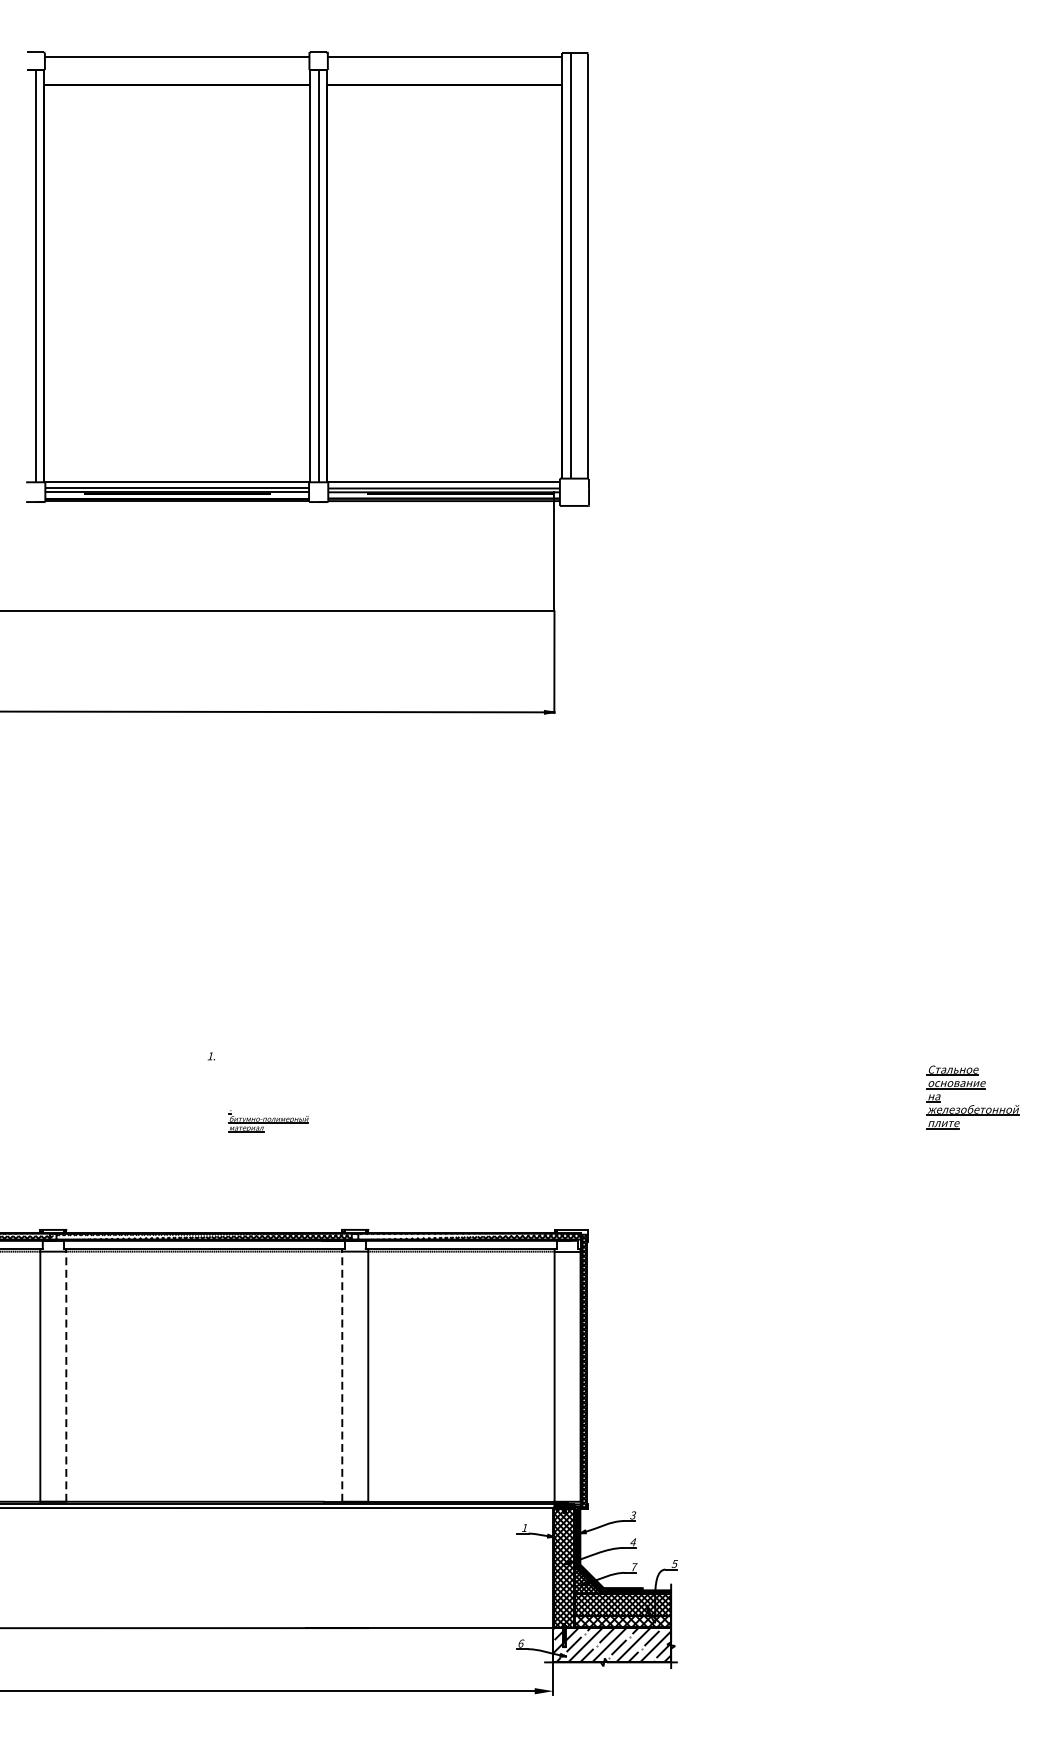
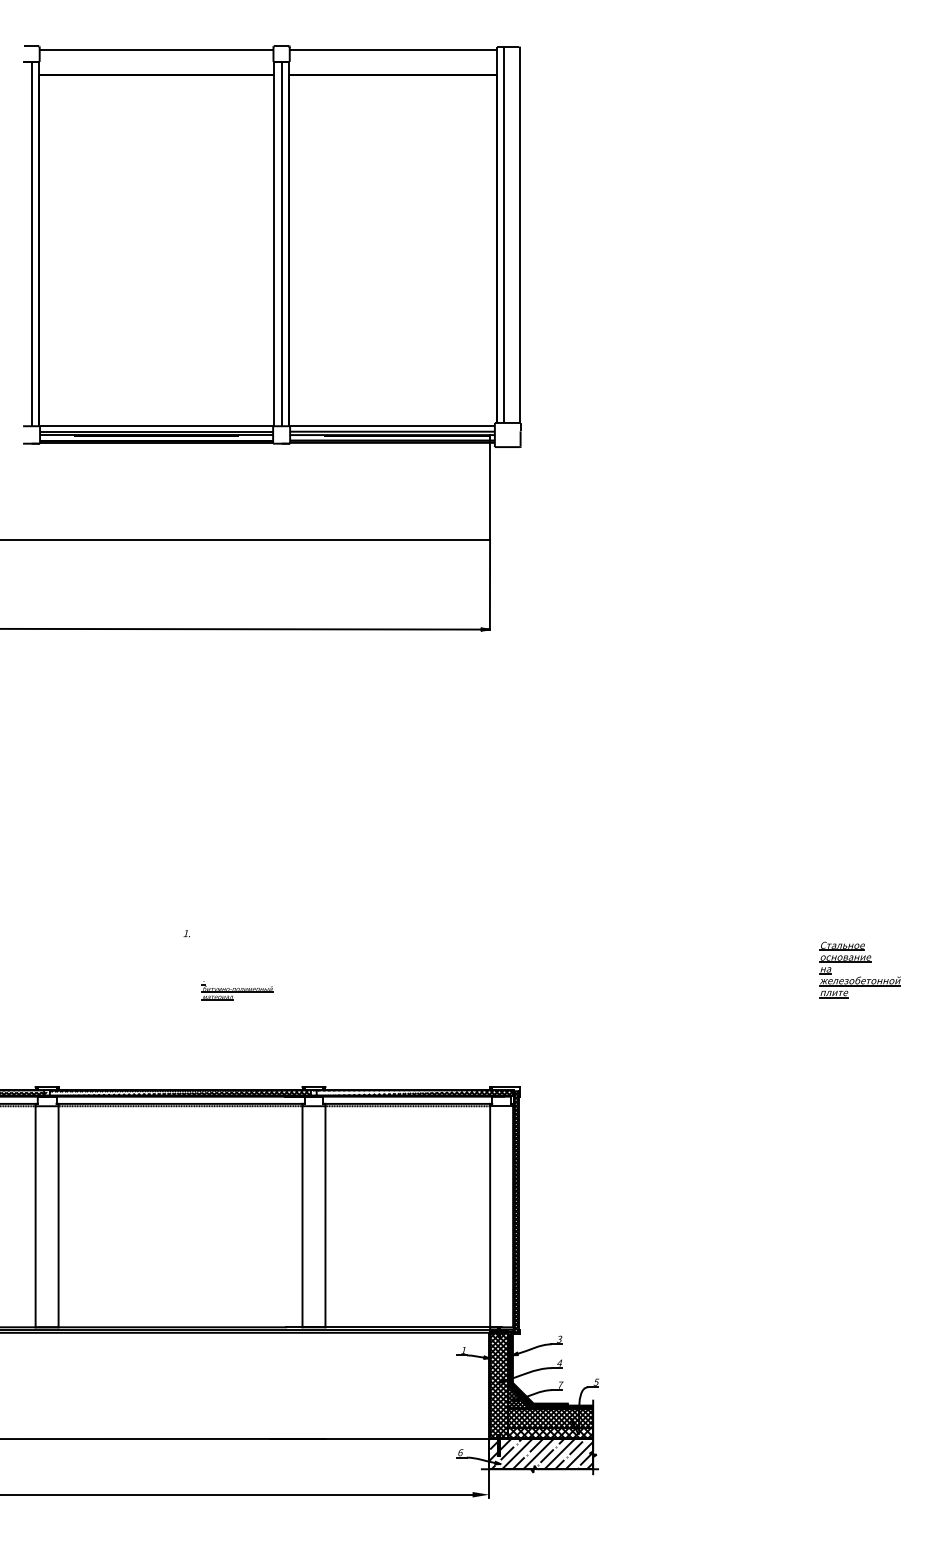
line: (66, 1375) -> (58, 1215), dashed -> solid
line: (342, 1375) -> (302, 1215), dashed -> solid

